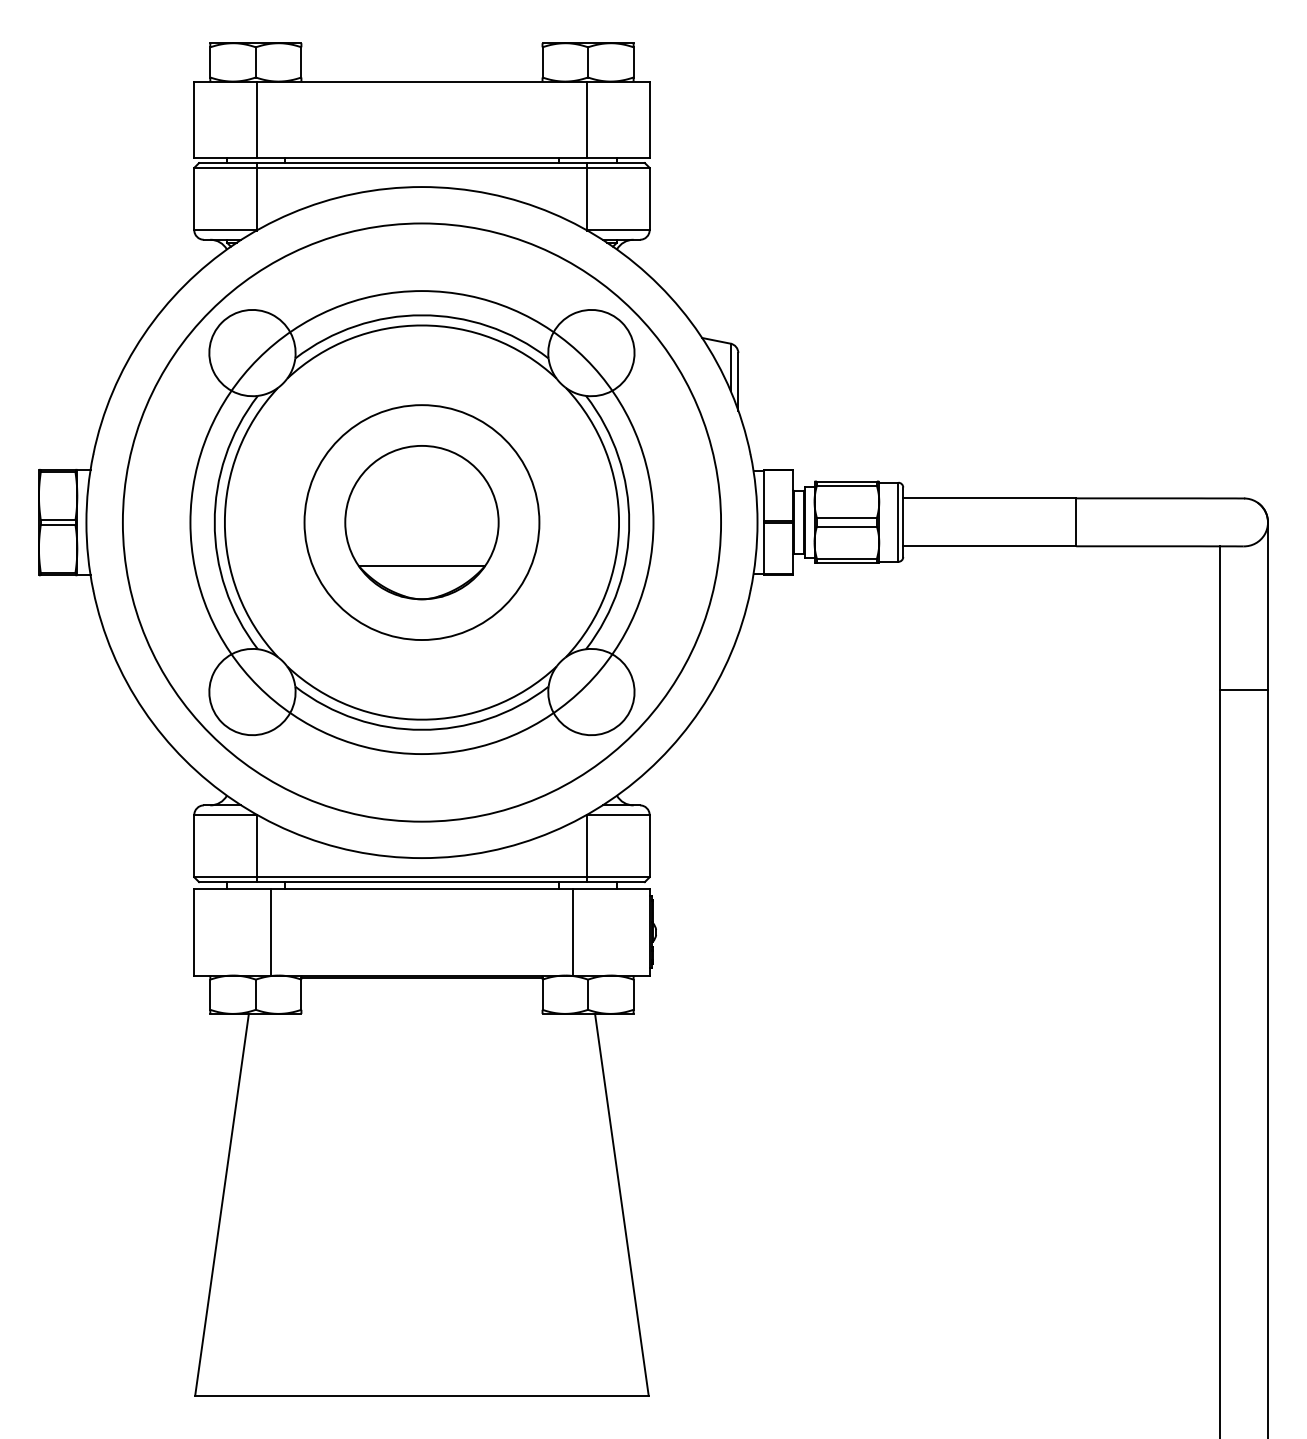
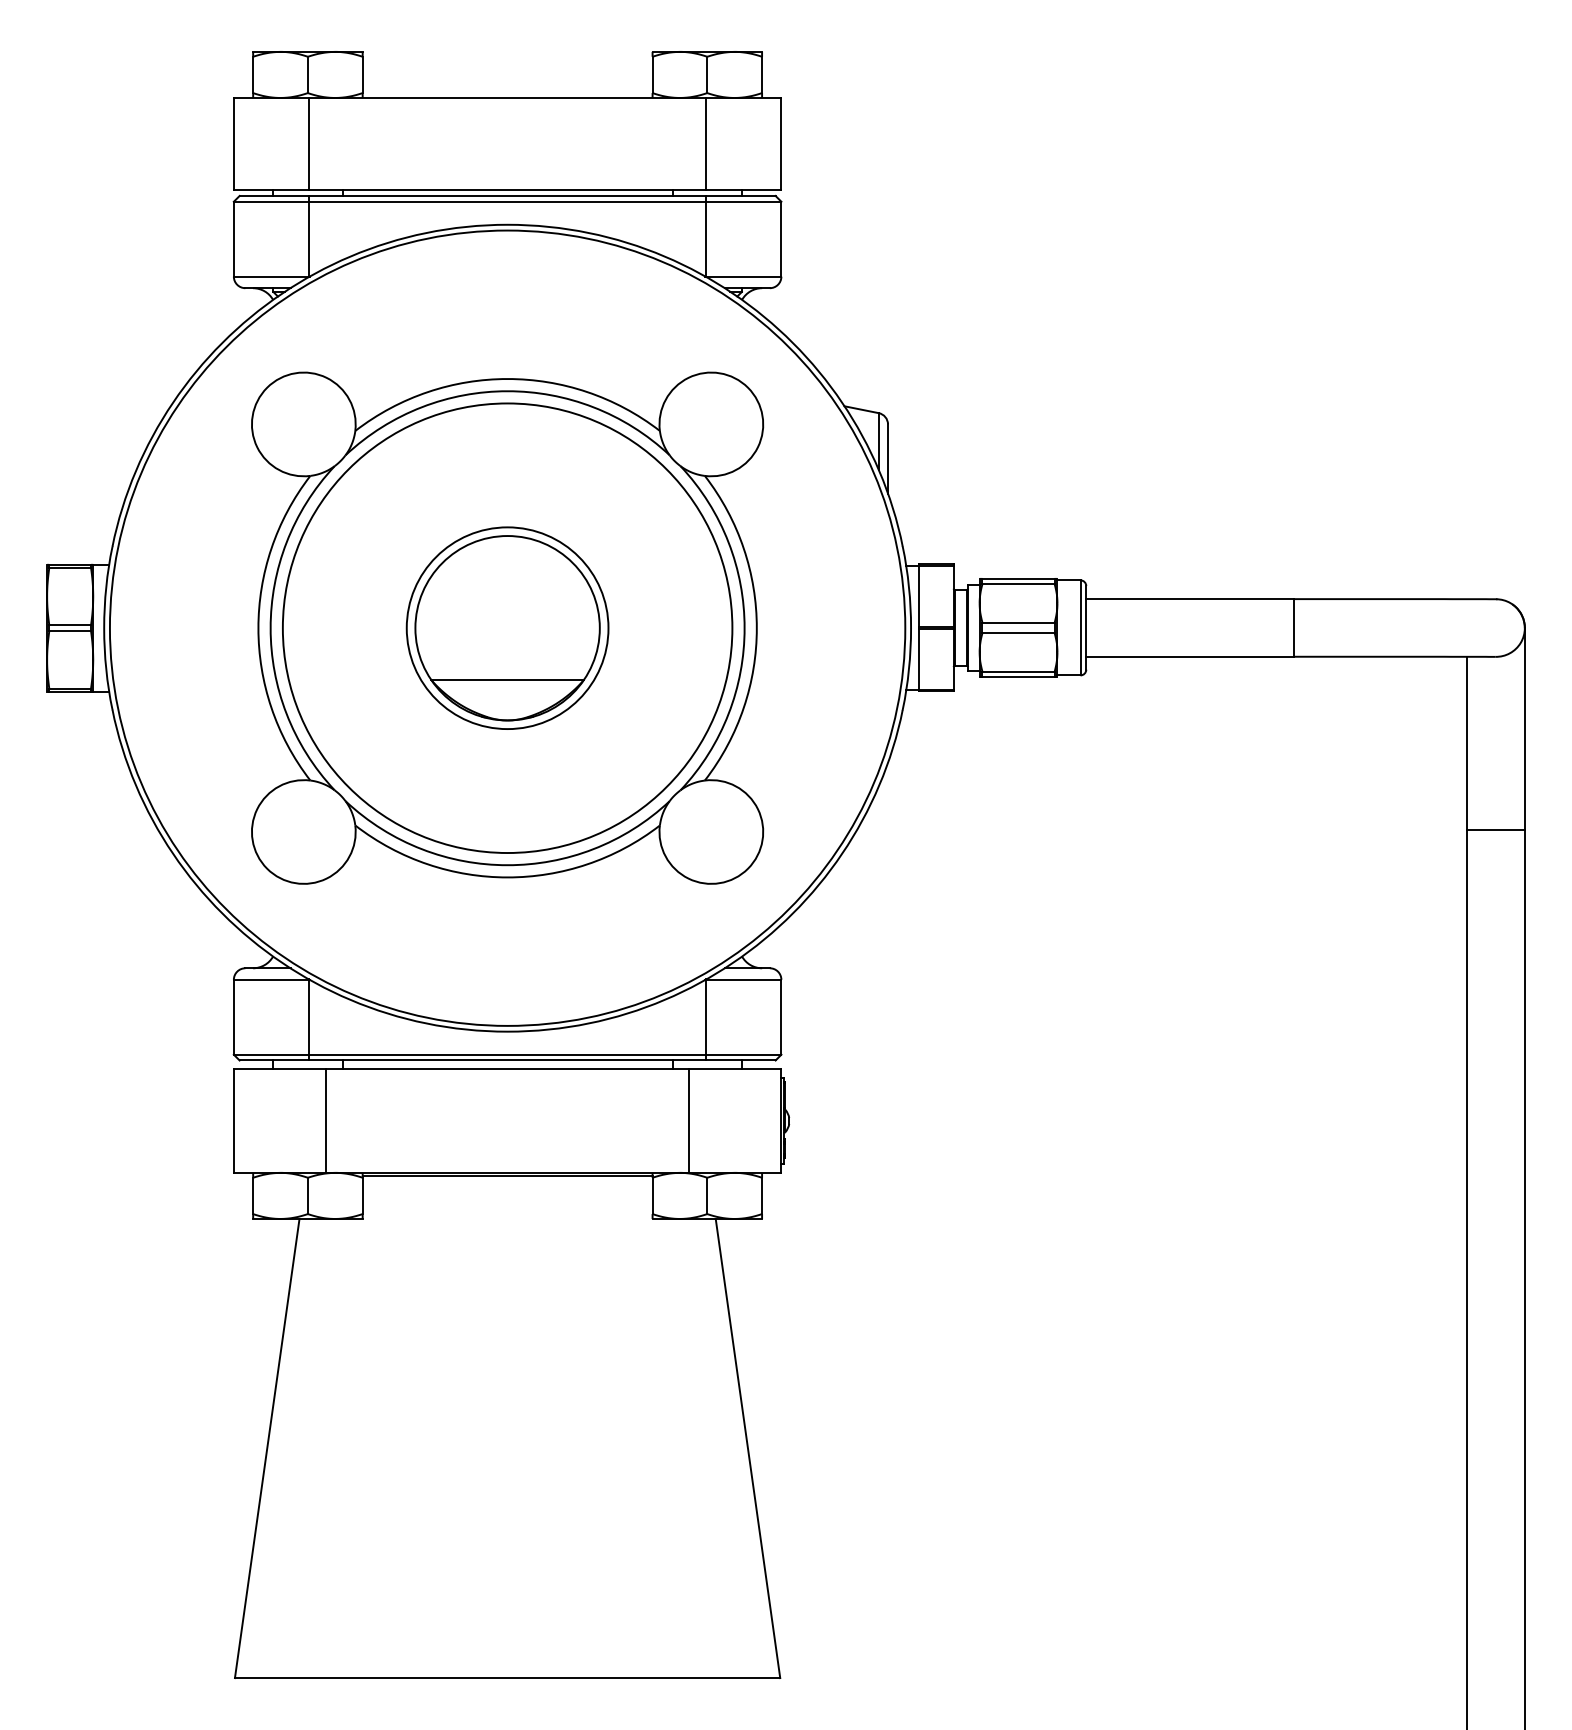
circle: (421, 521) -> (507, 627), size x1.43
circle: (421, 522) -> (507, 628), size x0.62
circle: (421, 522) -> (507, 628), size x0.71

